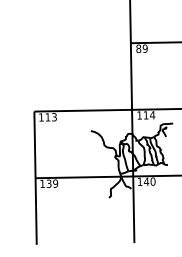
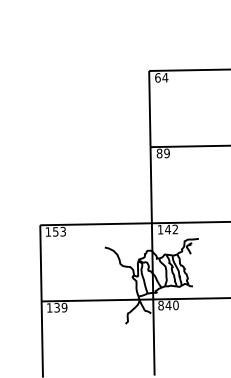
text: (149, 115) -> (171, 229), 114 -> 142
text: (47, 117) -> (55, 231), 113 -> 153
text: (139, 181) -> (160, 305), 140 -> 840

